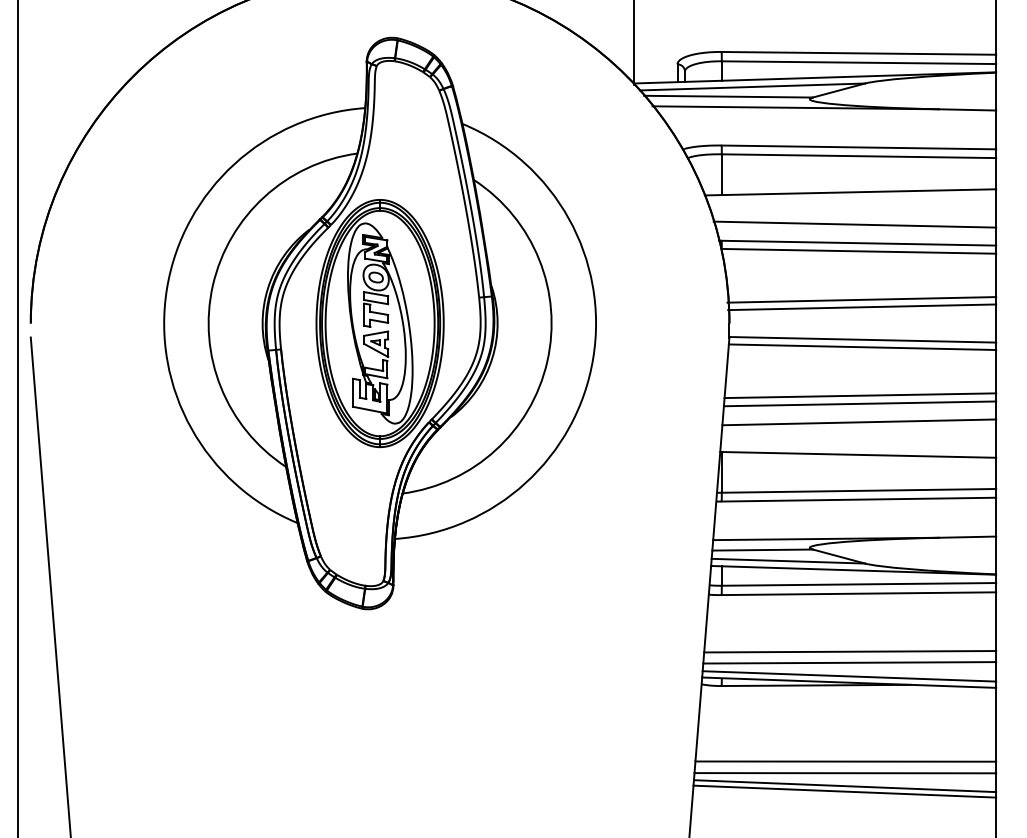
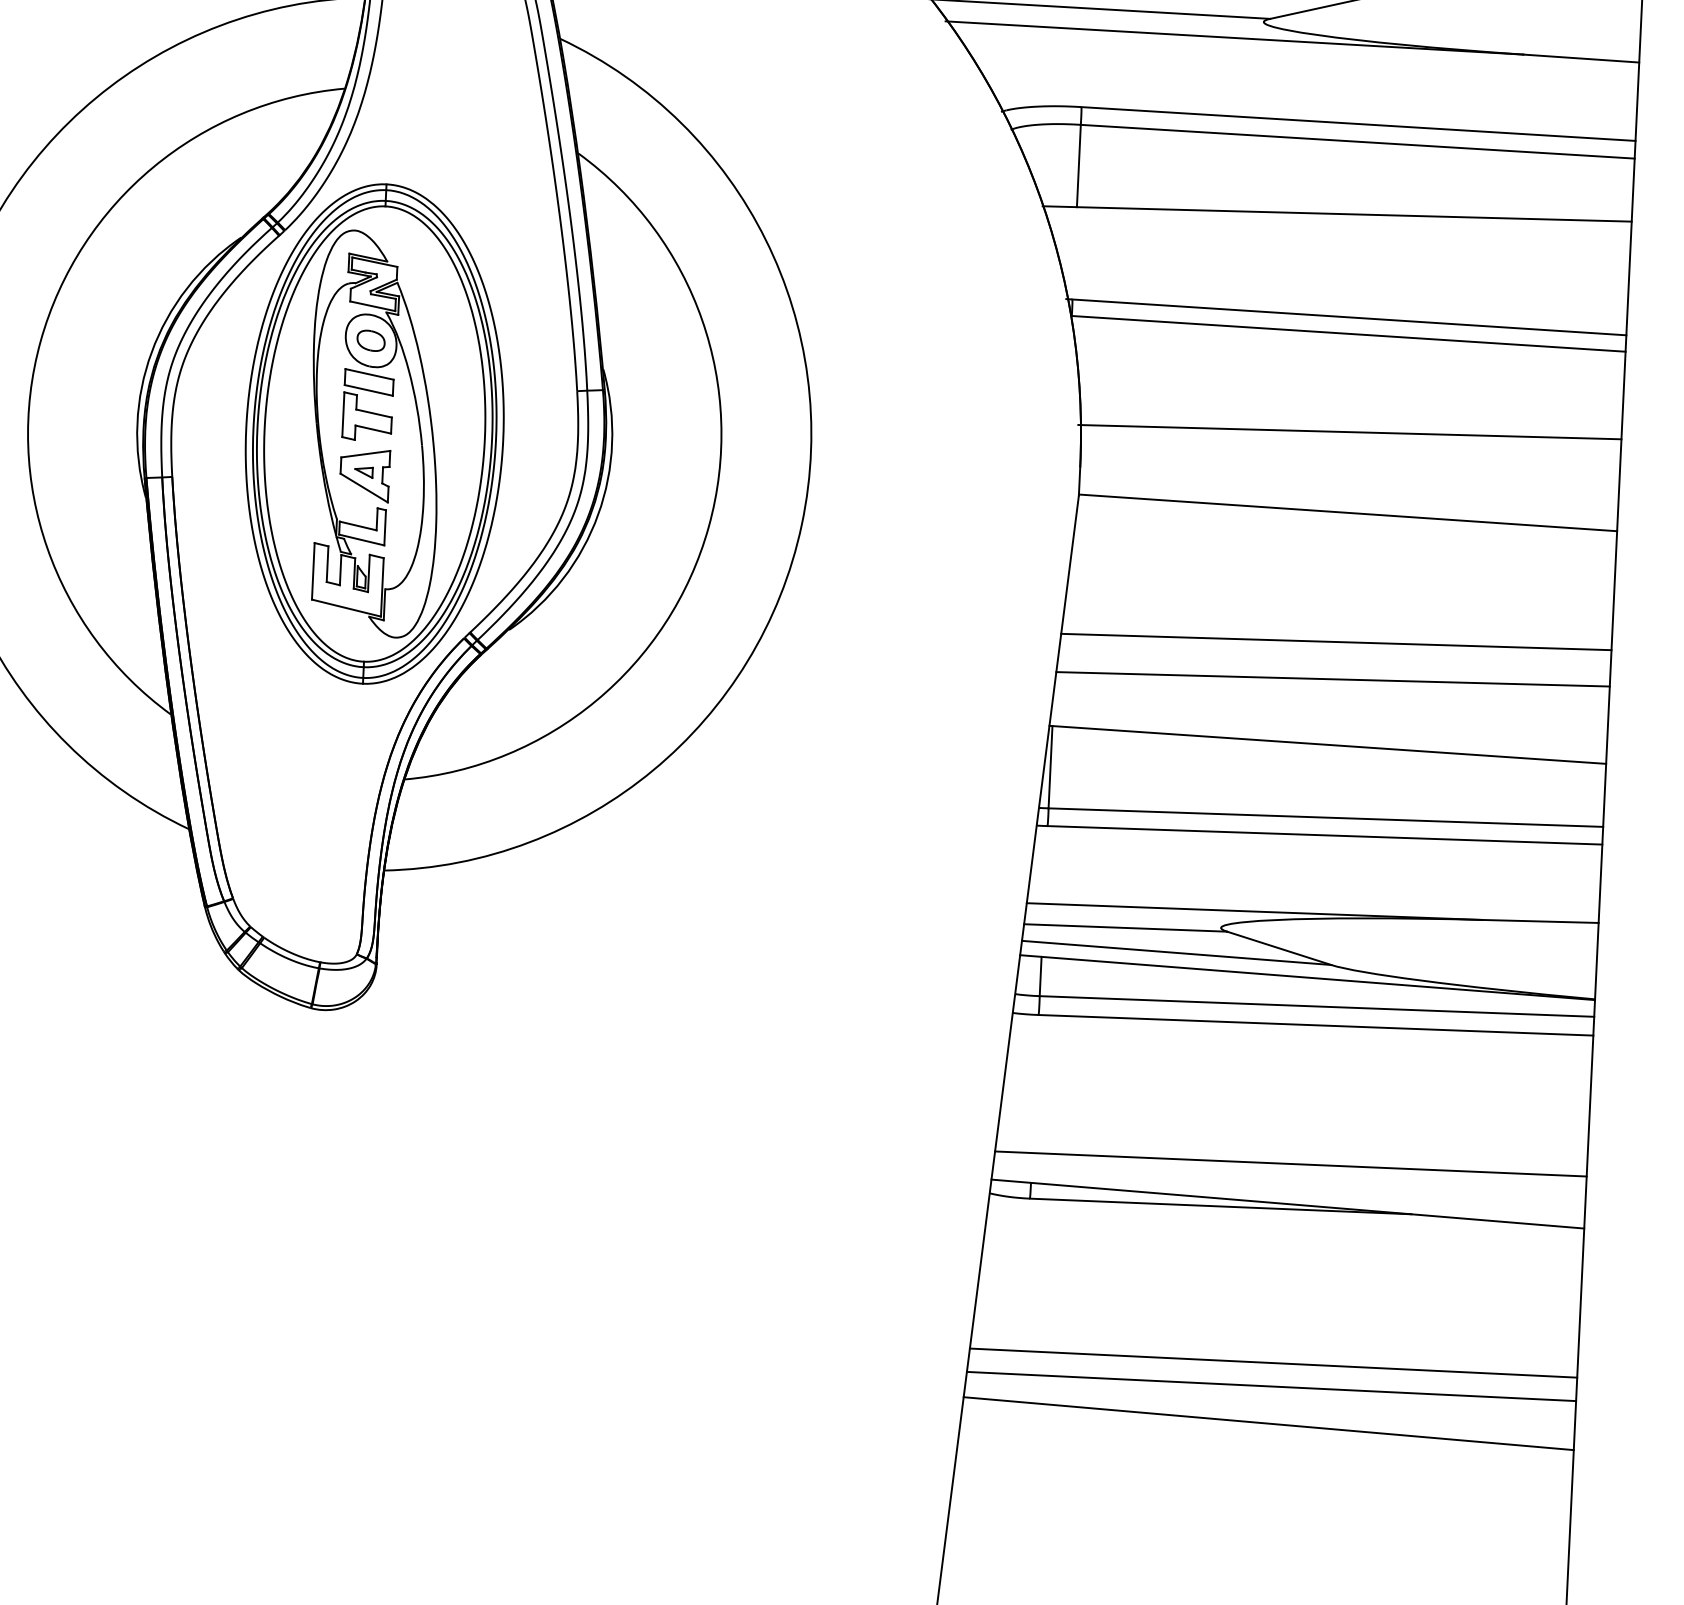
line: (854, 224) -> (1342, 279), removed
line: (862, 307) -> (1350, 447), removed
line: (862, 347) -> (1346, 528), removed
line: (860, 395) -> (1338, 625), removed
line: (850, 651) -> (1293, 1141), removed
line: (849, 676) -> (1289, 1191), removed
line: (844, 786) -> (1268, 1413), removed

